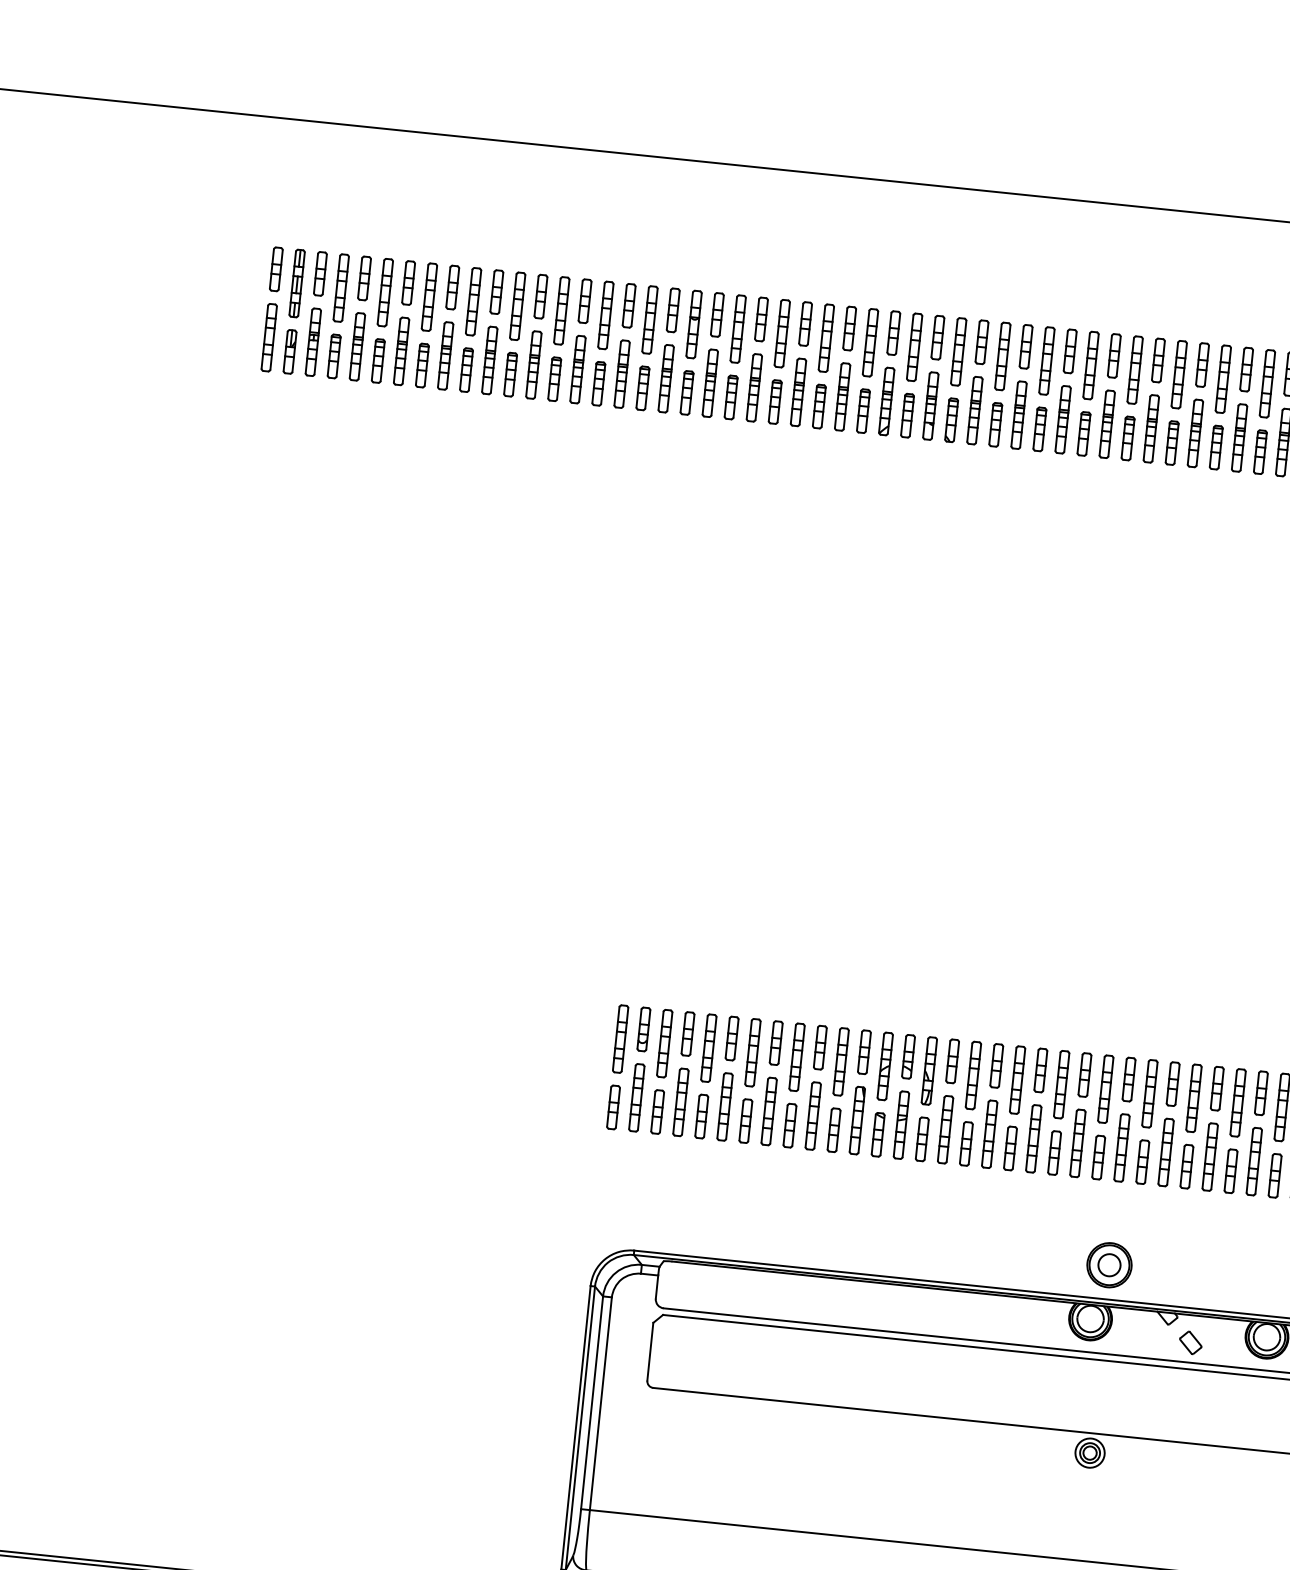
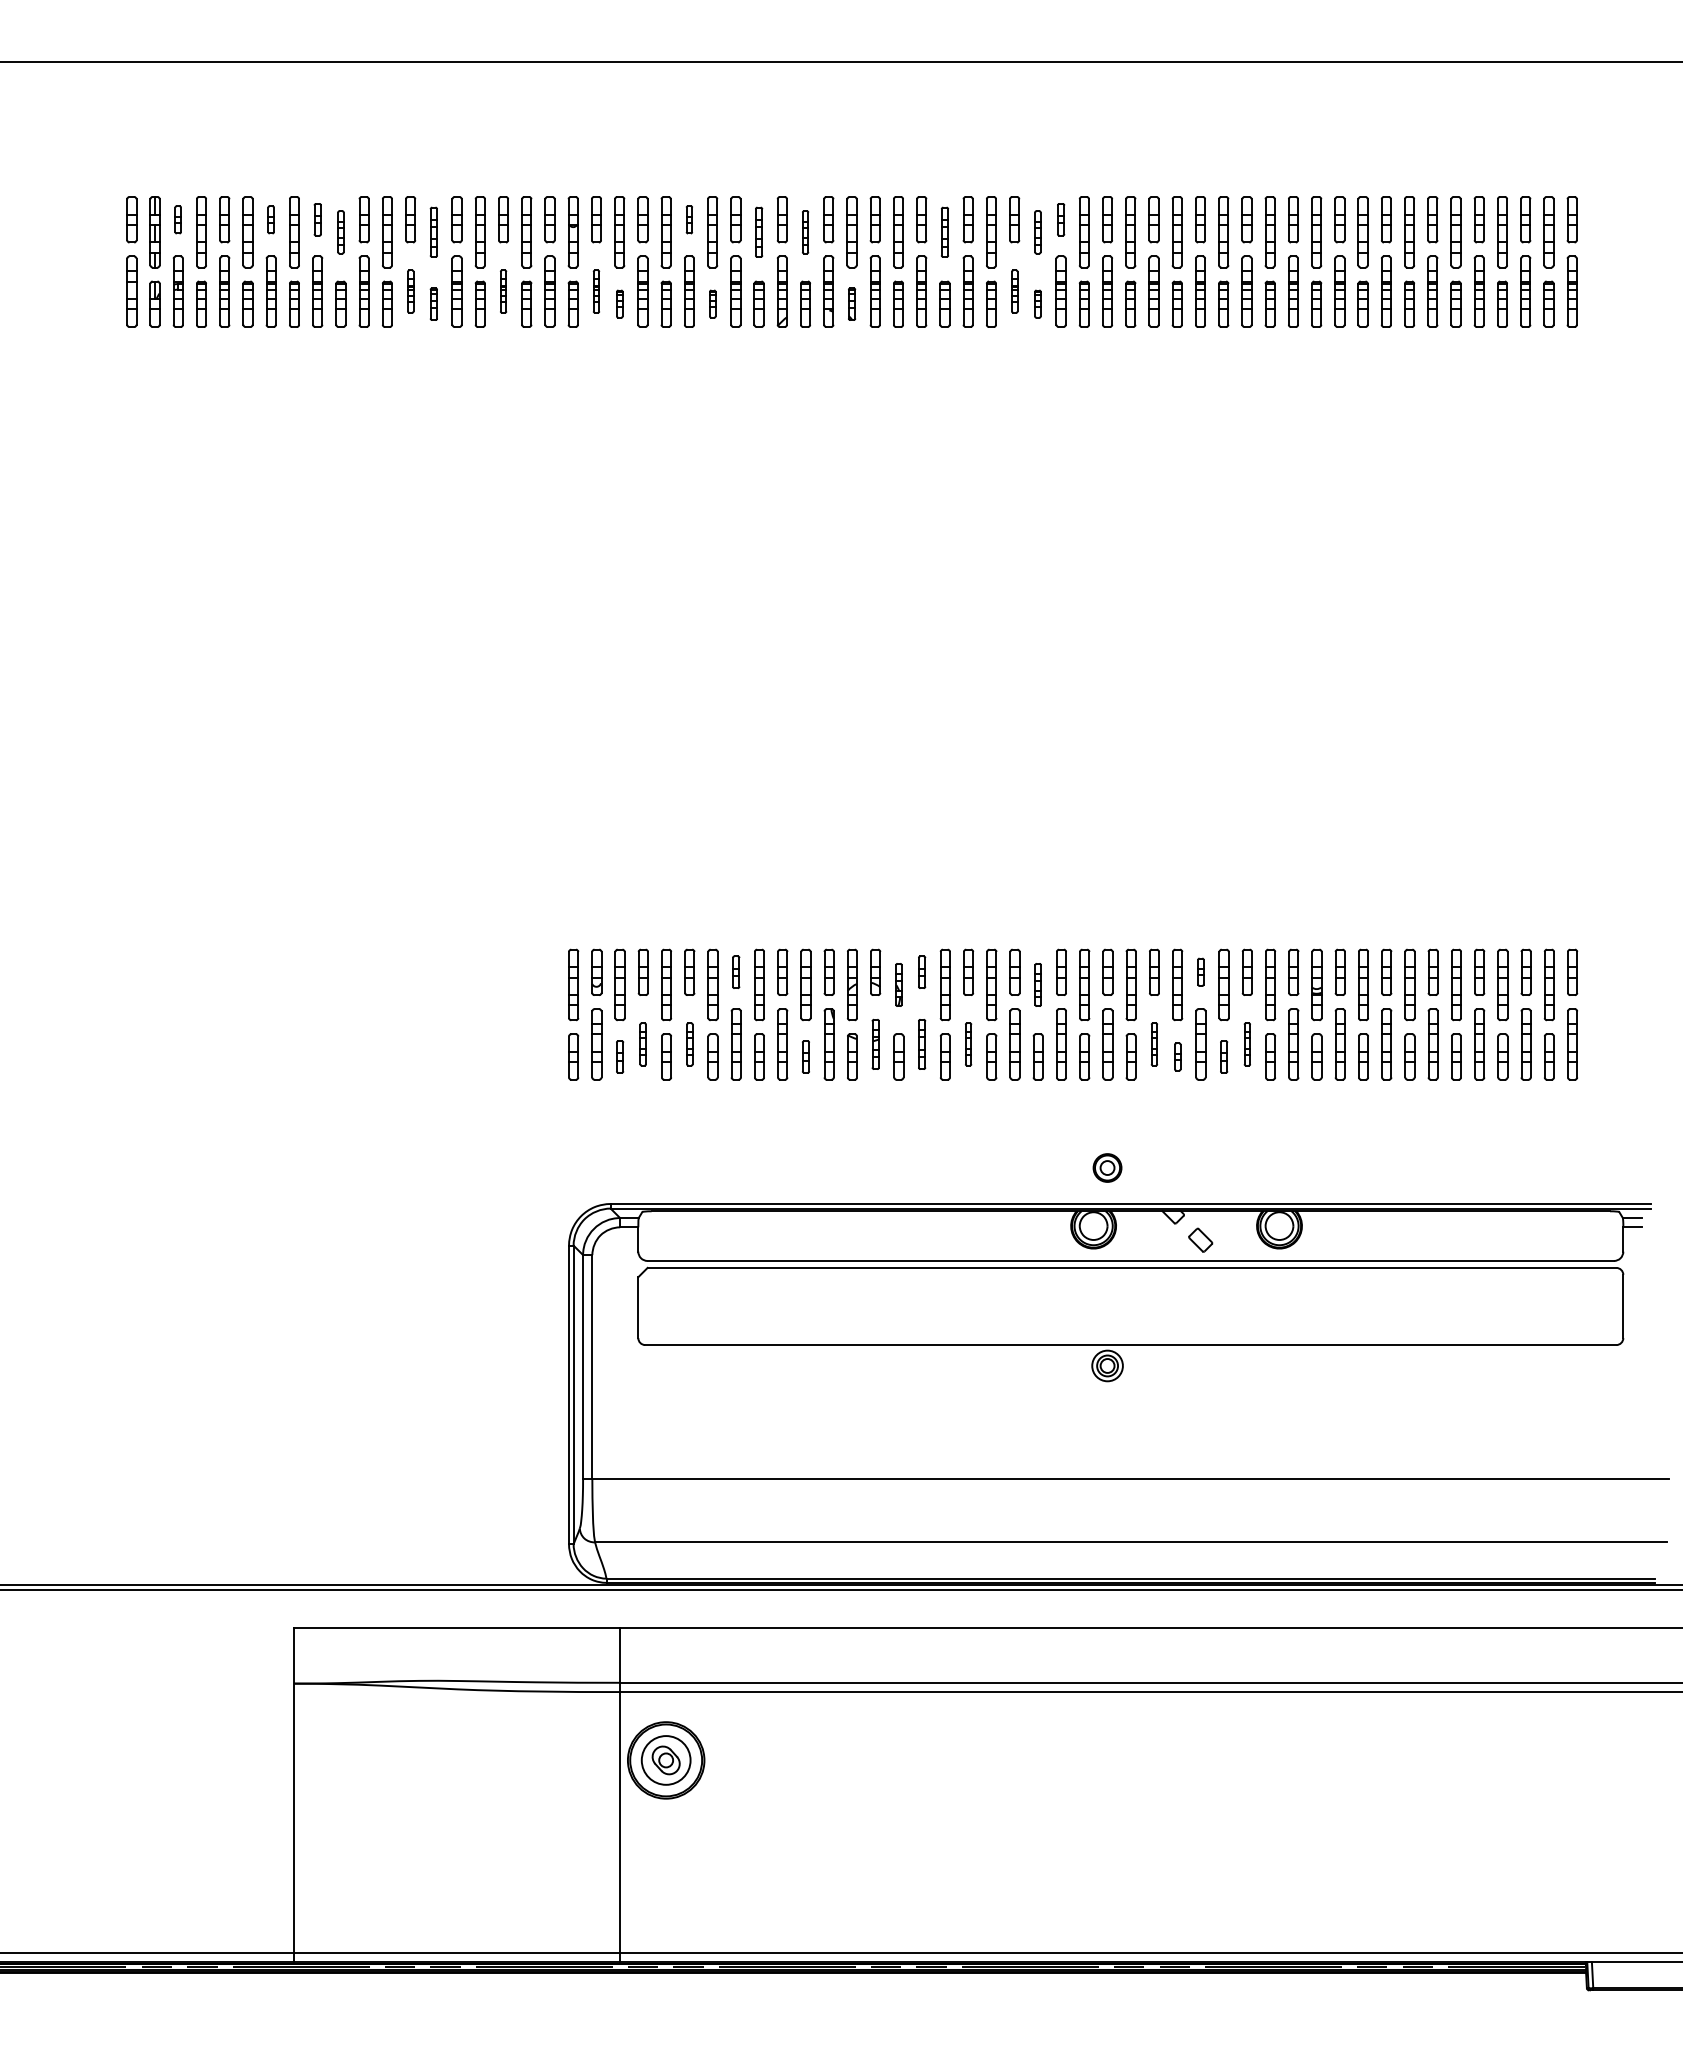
part: (319, 273) -> (177, 219), size x0.6
part: (407, 282) -> (270, 219), size x0.6
part: (452, 287) -> (317, 219), size x0.7
part: (473, 301) -> (340, 232), size x0.6
part: (561, 311) -> (433, 232), size x0.7
part: (805, 323) -> (689, 219), size x0.6
part: (869, 342) -> (758, 232), size x0.7
part: (914, 347) -> (805, 232), size x0.6
part: (1157, 360) -> (1060, 219), size x0.7
part: (1046, 361) -> (944, 232), size x0.7
part: (533, 364) -> (410, 291), size x0.6
part: (1134, 370) -> (1037, 232), size x0.6
part: (622, 373) -> (503, 291), size x0.6
part: (554, 378) -> (433, 303), size x0.7
part: (710, 383) -> (596, 291), size x0.6
part: (730, 396) -> (619, 303), size x0.6
part: (819, 405) -> (712, 303), size x0.6
part: (951, 419) -> (851, 303), size x0.7
part: (1107, 424) -> (1014, 291), size x0.6
part: (1127, 437) -> (1037, 303), size x0.6
part: (775, 1042) -> (735, 971), size x0.7
part: (952, 1060) -> (921, 971), size x0.7
part: (929, 1070) -> (898, 984), size x0.6
part: (1060, 1084) -> (1037, 984), size x0.6
part: (1216, 1087) -> (1200, 971), size x0.6
part: (680, 1102) -> (642, 1044), size x0.6
part: (724, 1106) -> (689, 1044), size x0.6
part: (657, 1111) -> (619, 1056), size x0.7
part: (901, 1125) -> (875, 1044), size x0.7
part: (833, 1129) -> (805, 1056), size x0.7
part: (944, 1129) -> (921, 1044), size x0.7
part: (989, 1134) -> (968, 1044), size x0.6
part: (1166, 1152) -> (1154, 1044), size x0.6
part: (1254, 1161) -> (1247, 1044), size x0.6
part: (1186, 1166) -> (1177, 1056), size x0.6
part: (1230, 1170) -> (1223, 1056), size x0.7
part: (1109, 1264) -> (1107, 1167), size x0.6

